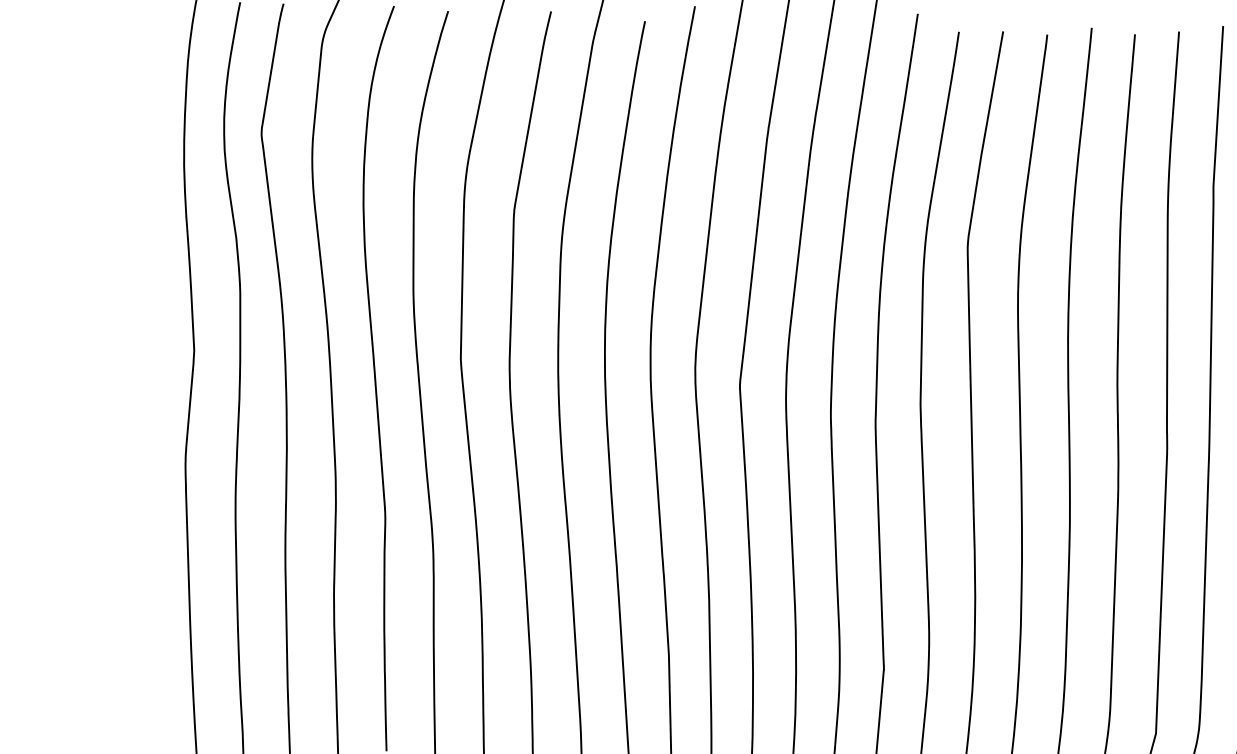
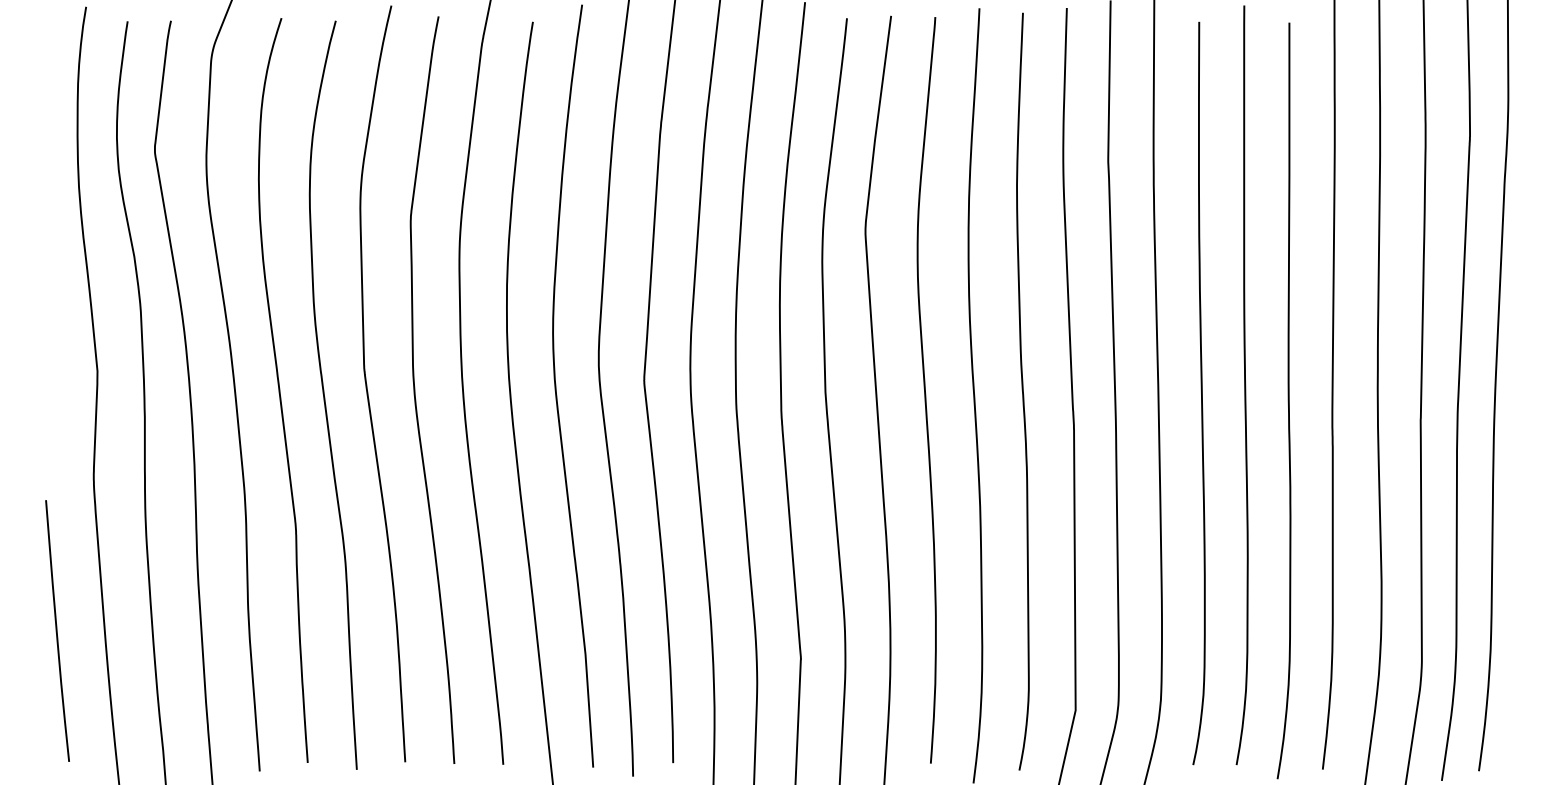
curve: (142, 607) -> (57, 630), added

